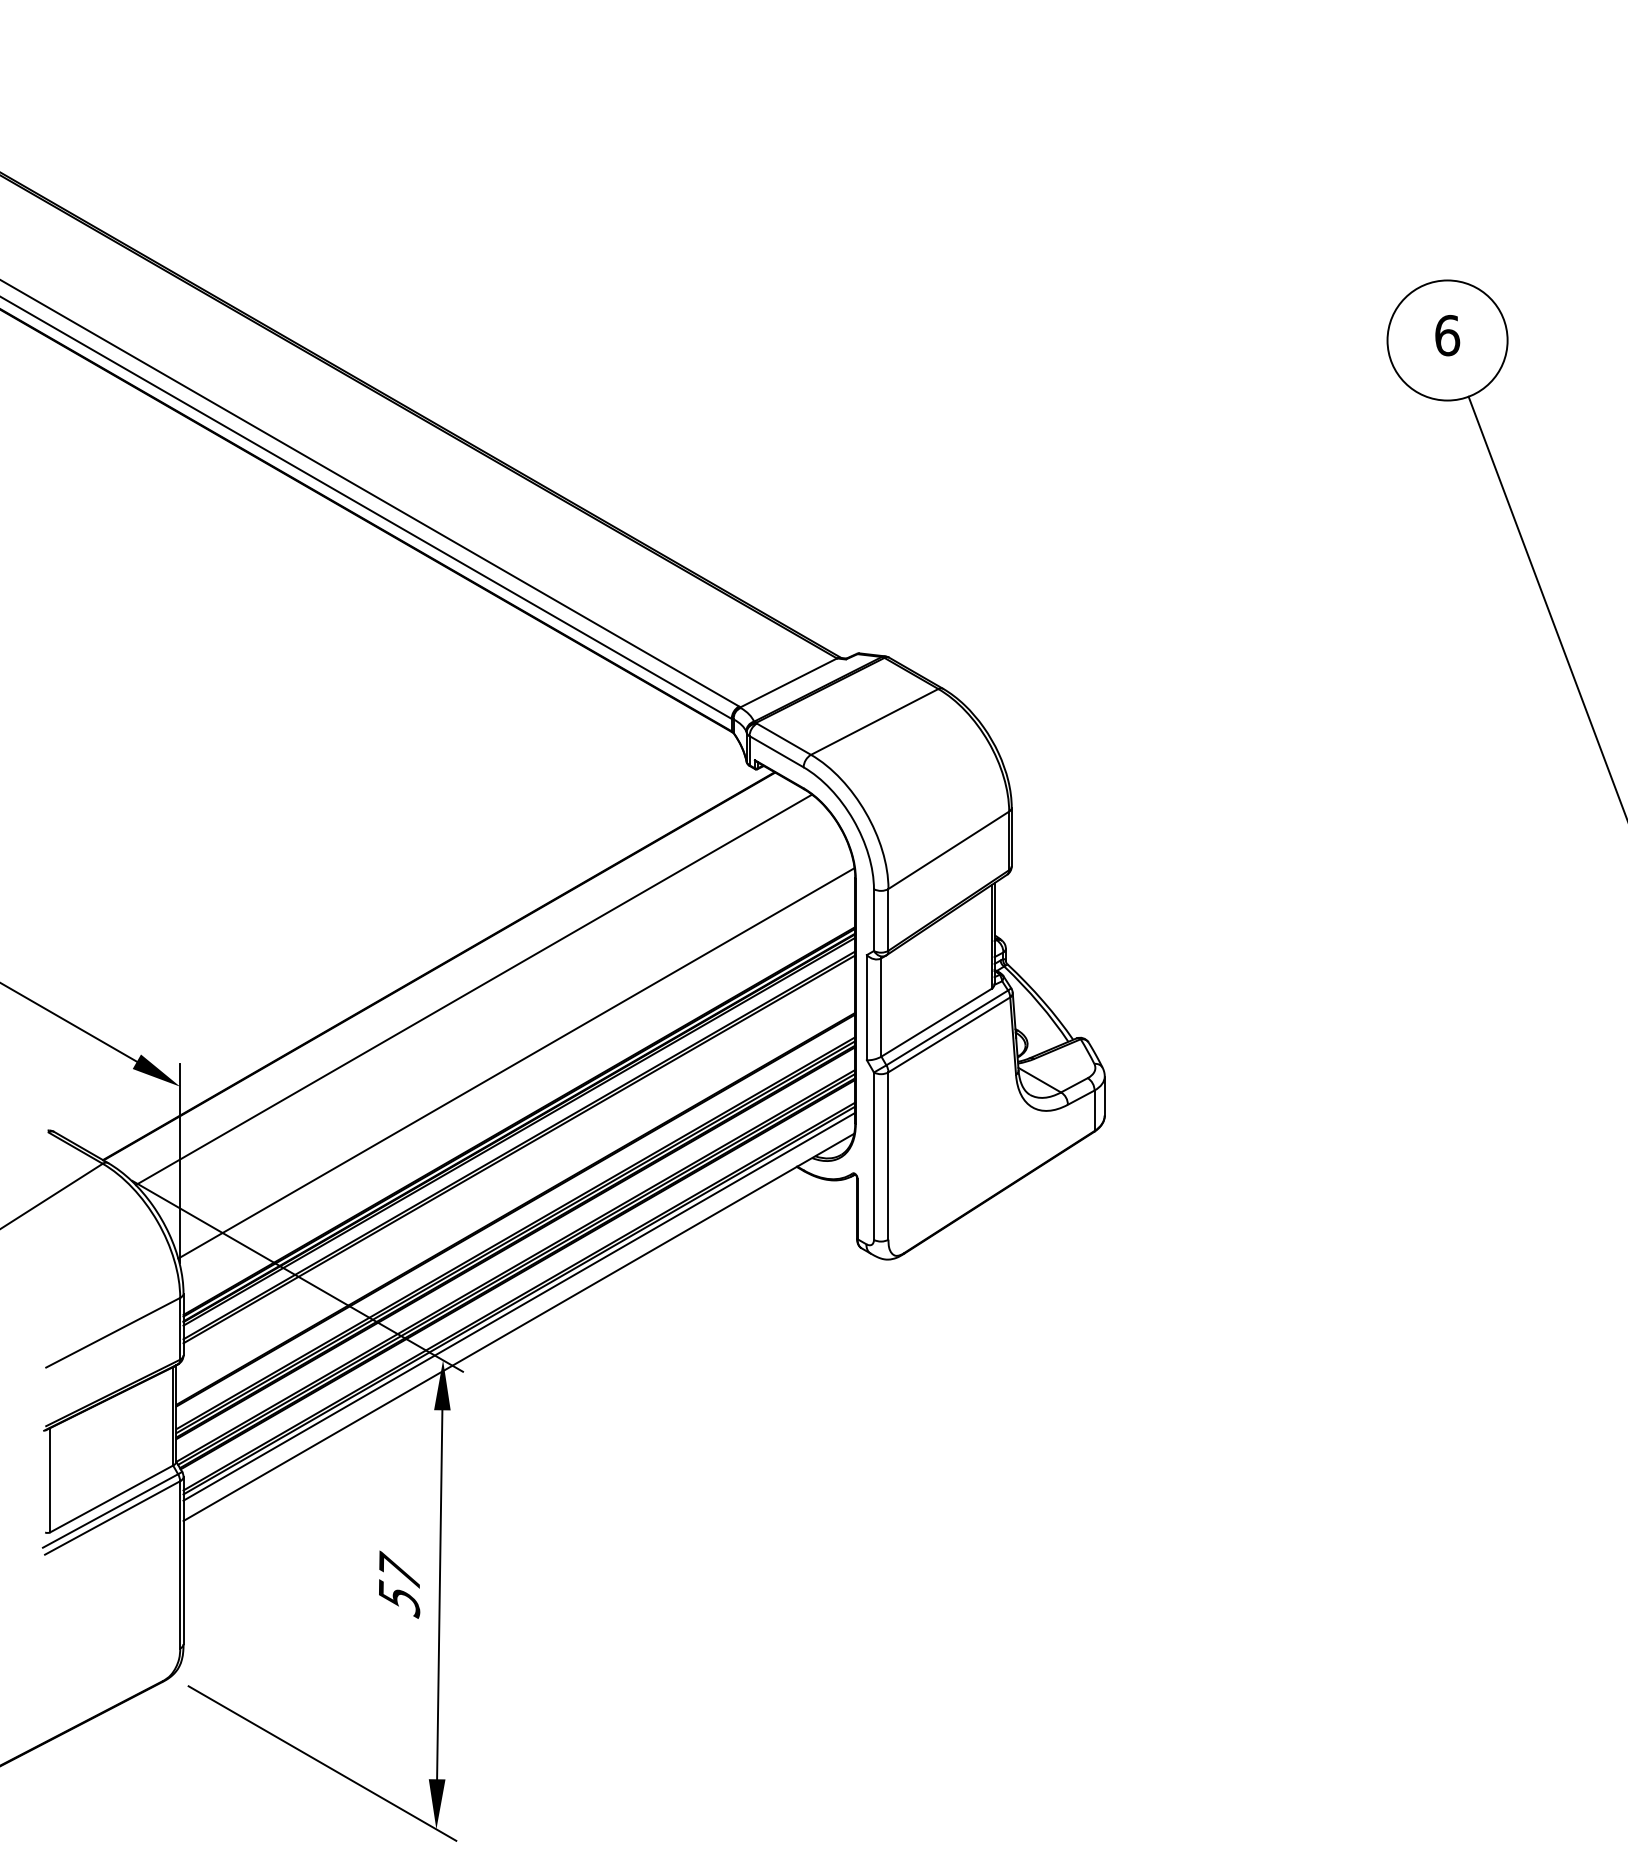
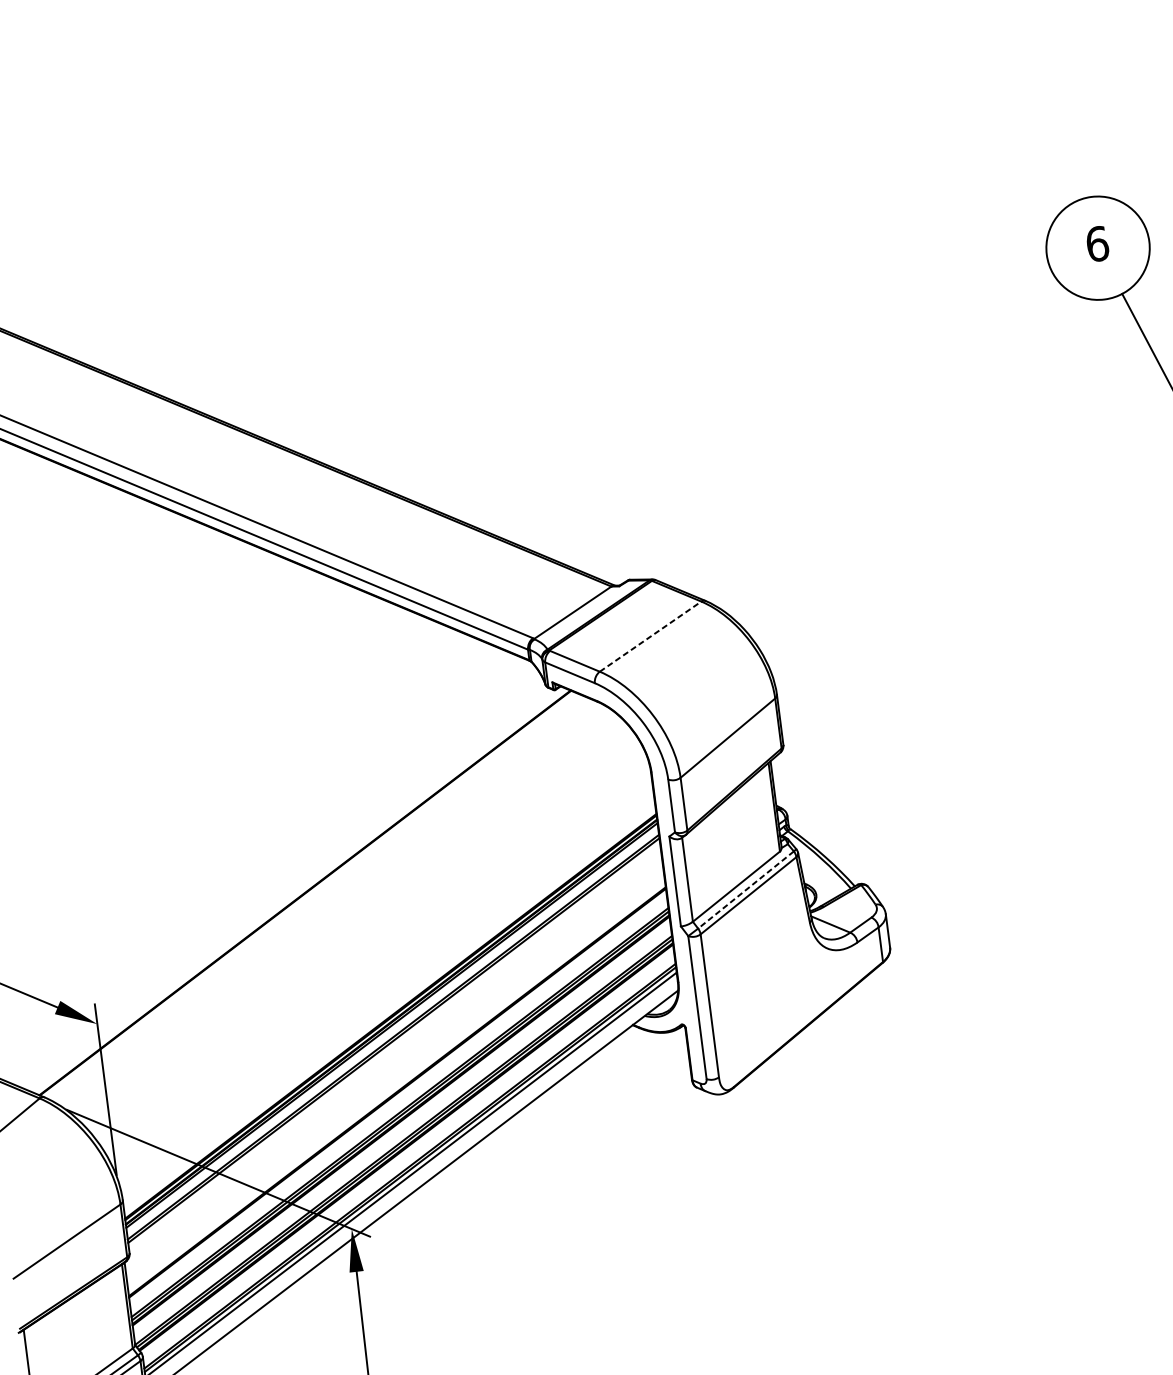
line: (874, 721) -> (650, 636), solid -> dashed
line: (473, 989) -> (337, 909), removed
line: (946, 1028) -> (745, 890), solid -> dashed
line: (516, 1063) -> (382, 967), removed

